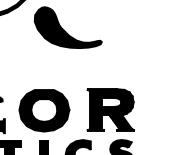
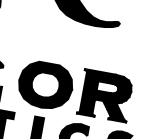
part: (110, 109) -> (105, 95), moved

